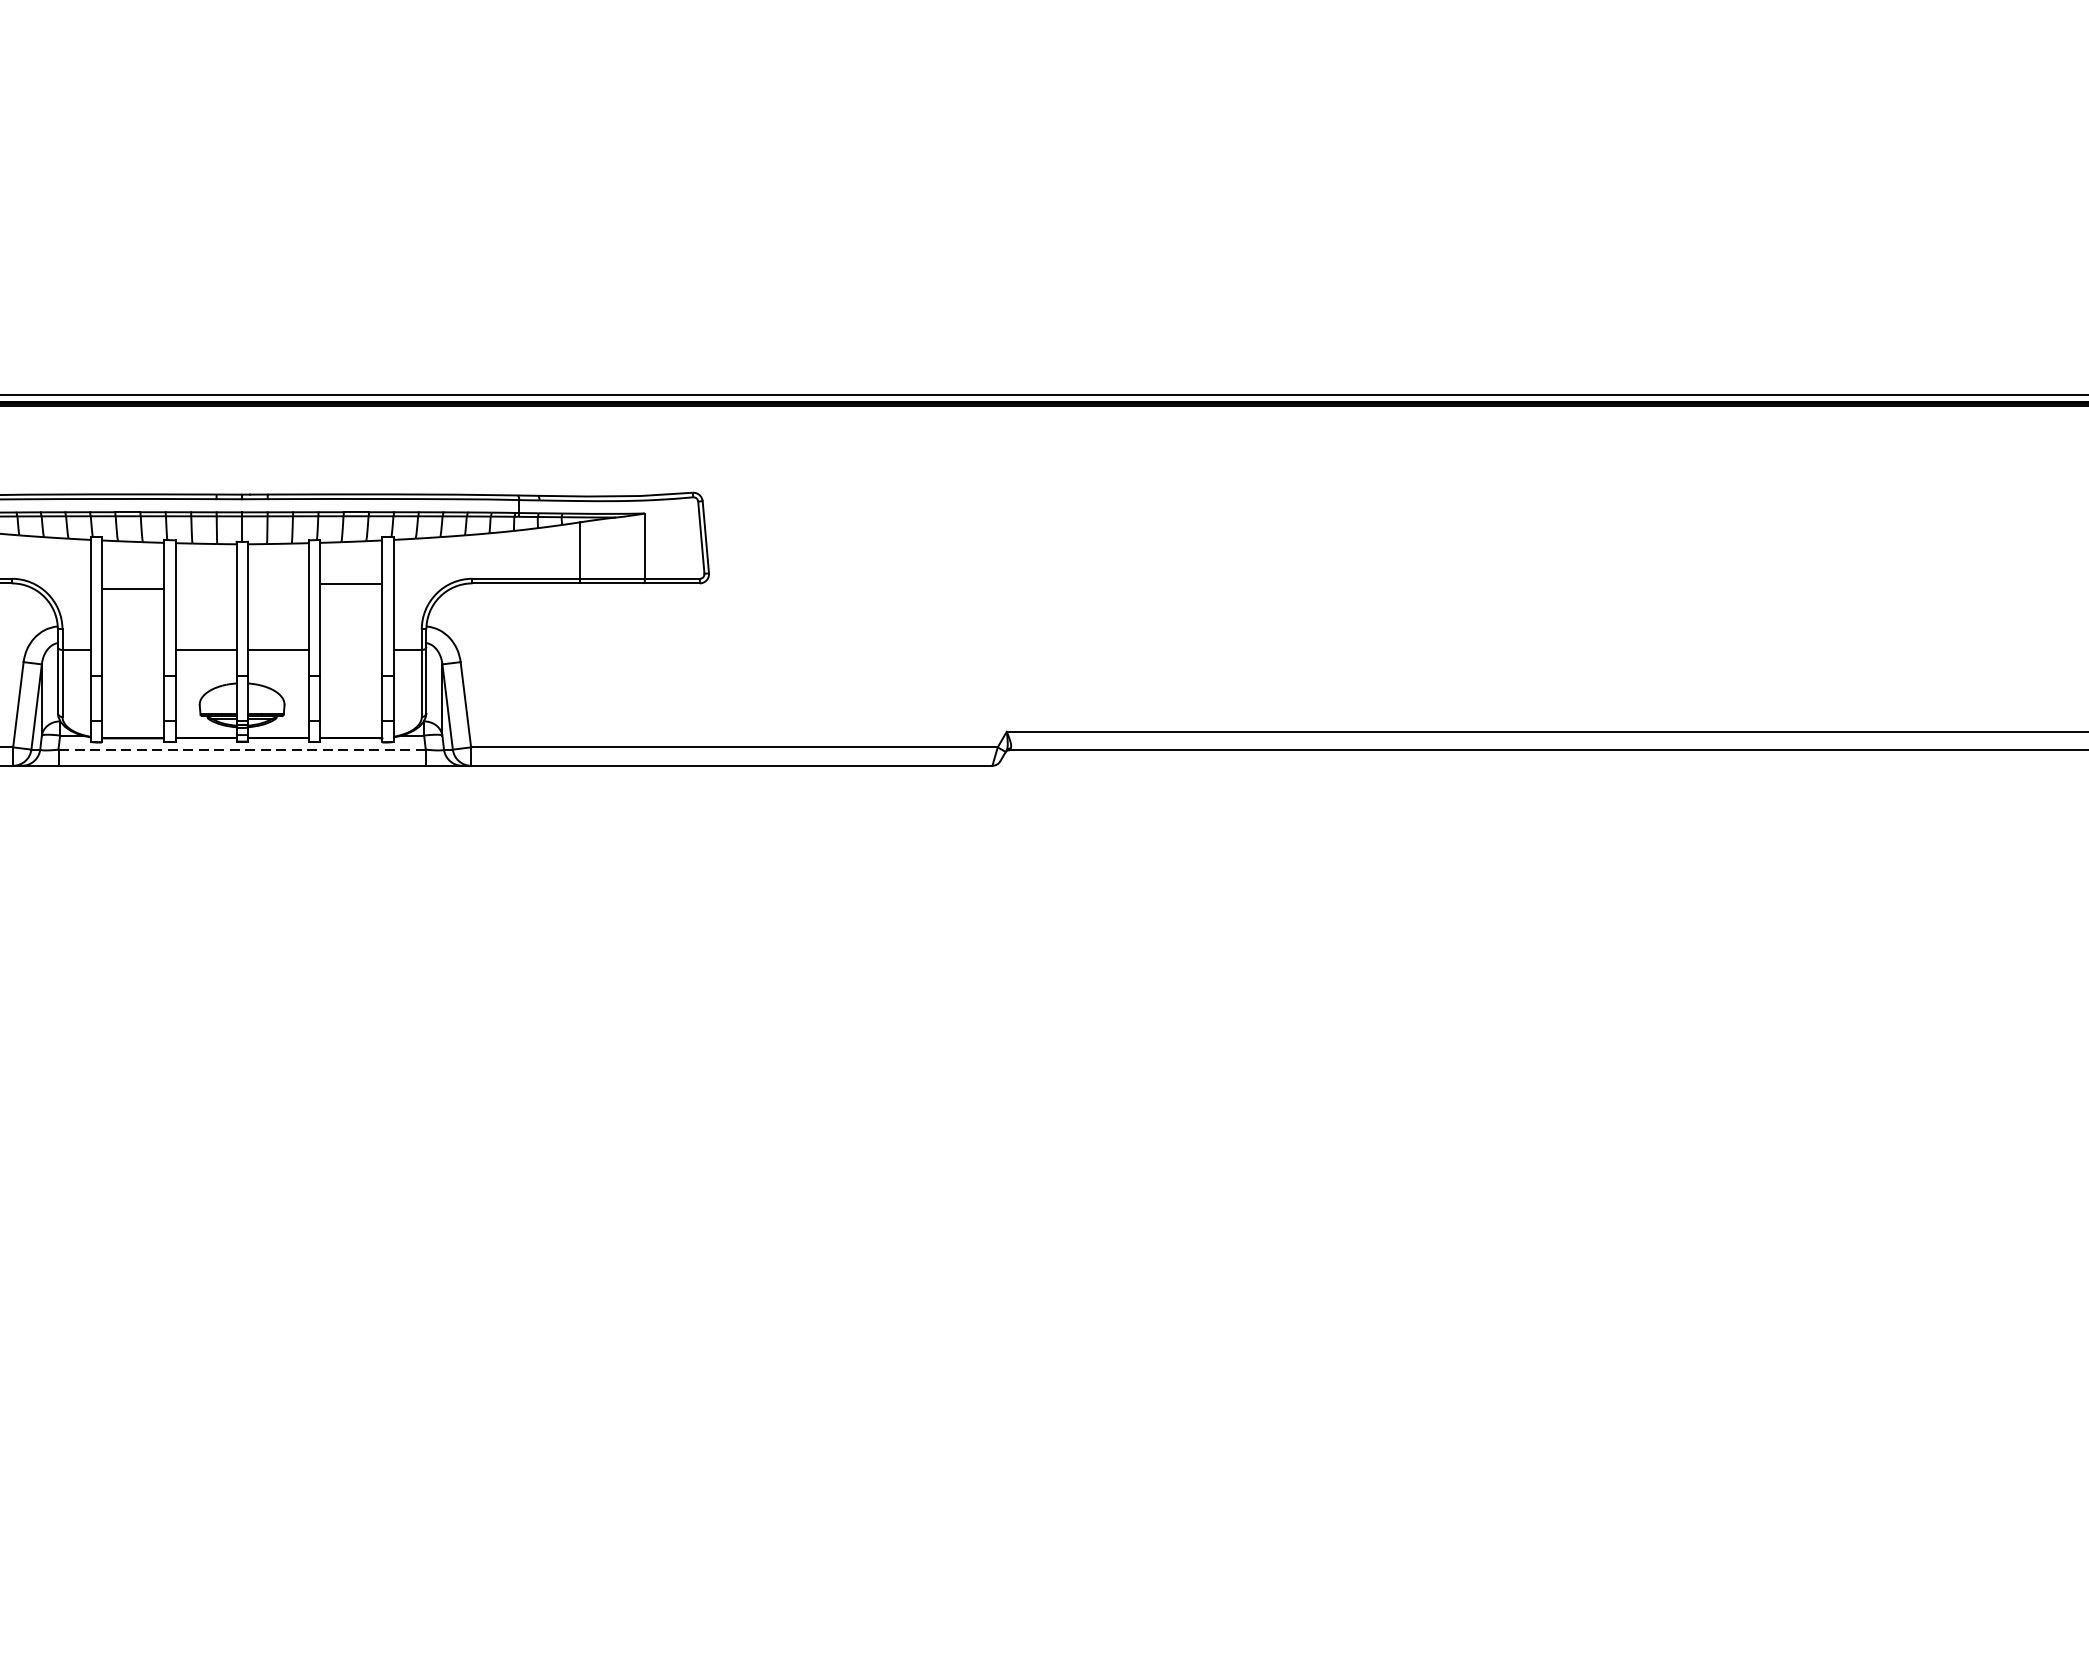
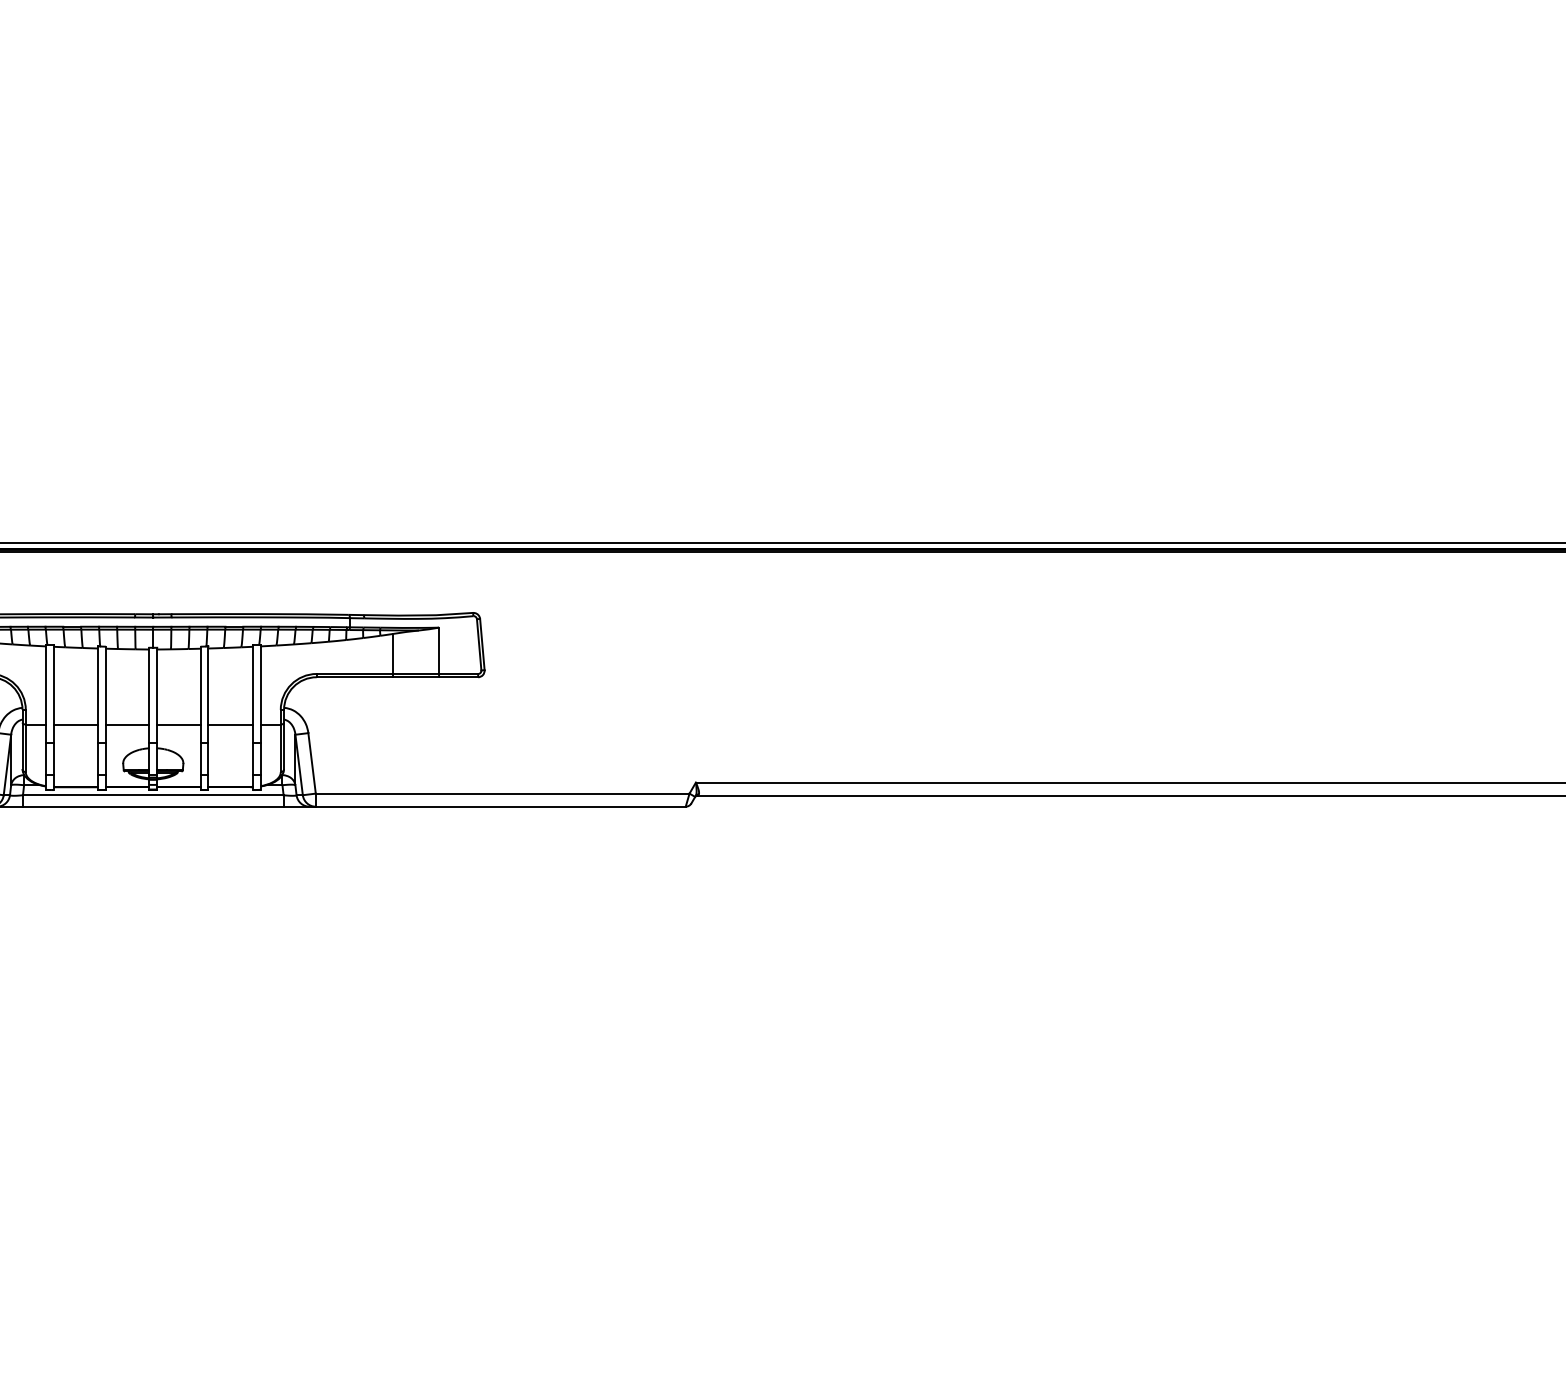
line: (350, 583) -> (230, 724), moved
line: (132, 589) -> (75, 724), moved
line: (241, 750) -> (152, 795), dashed -> solid

